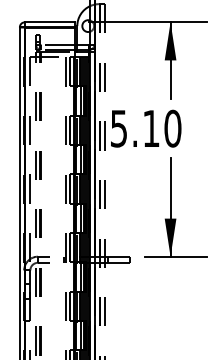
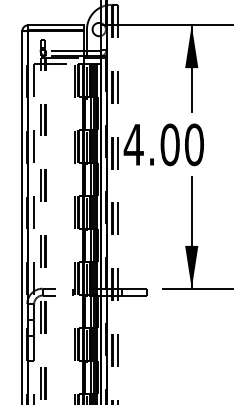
text: (134, 128) -> (151, 144), 5.10 -> 4.00

